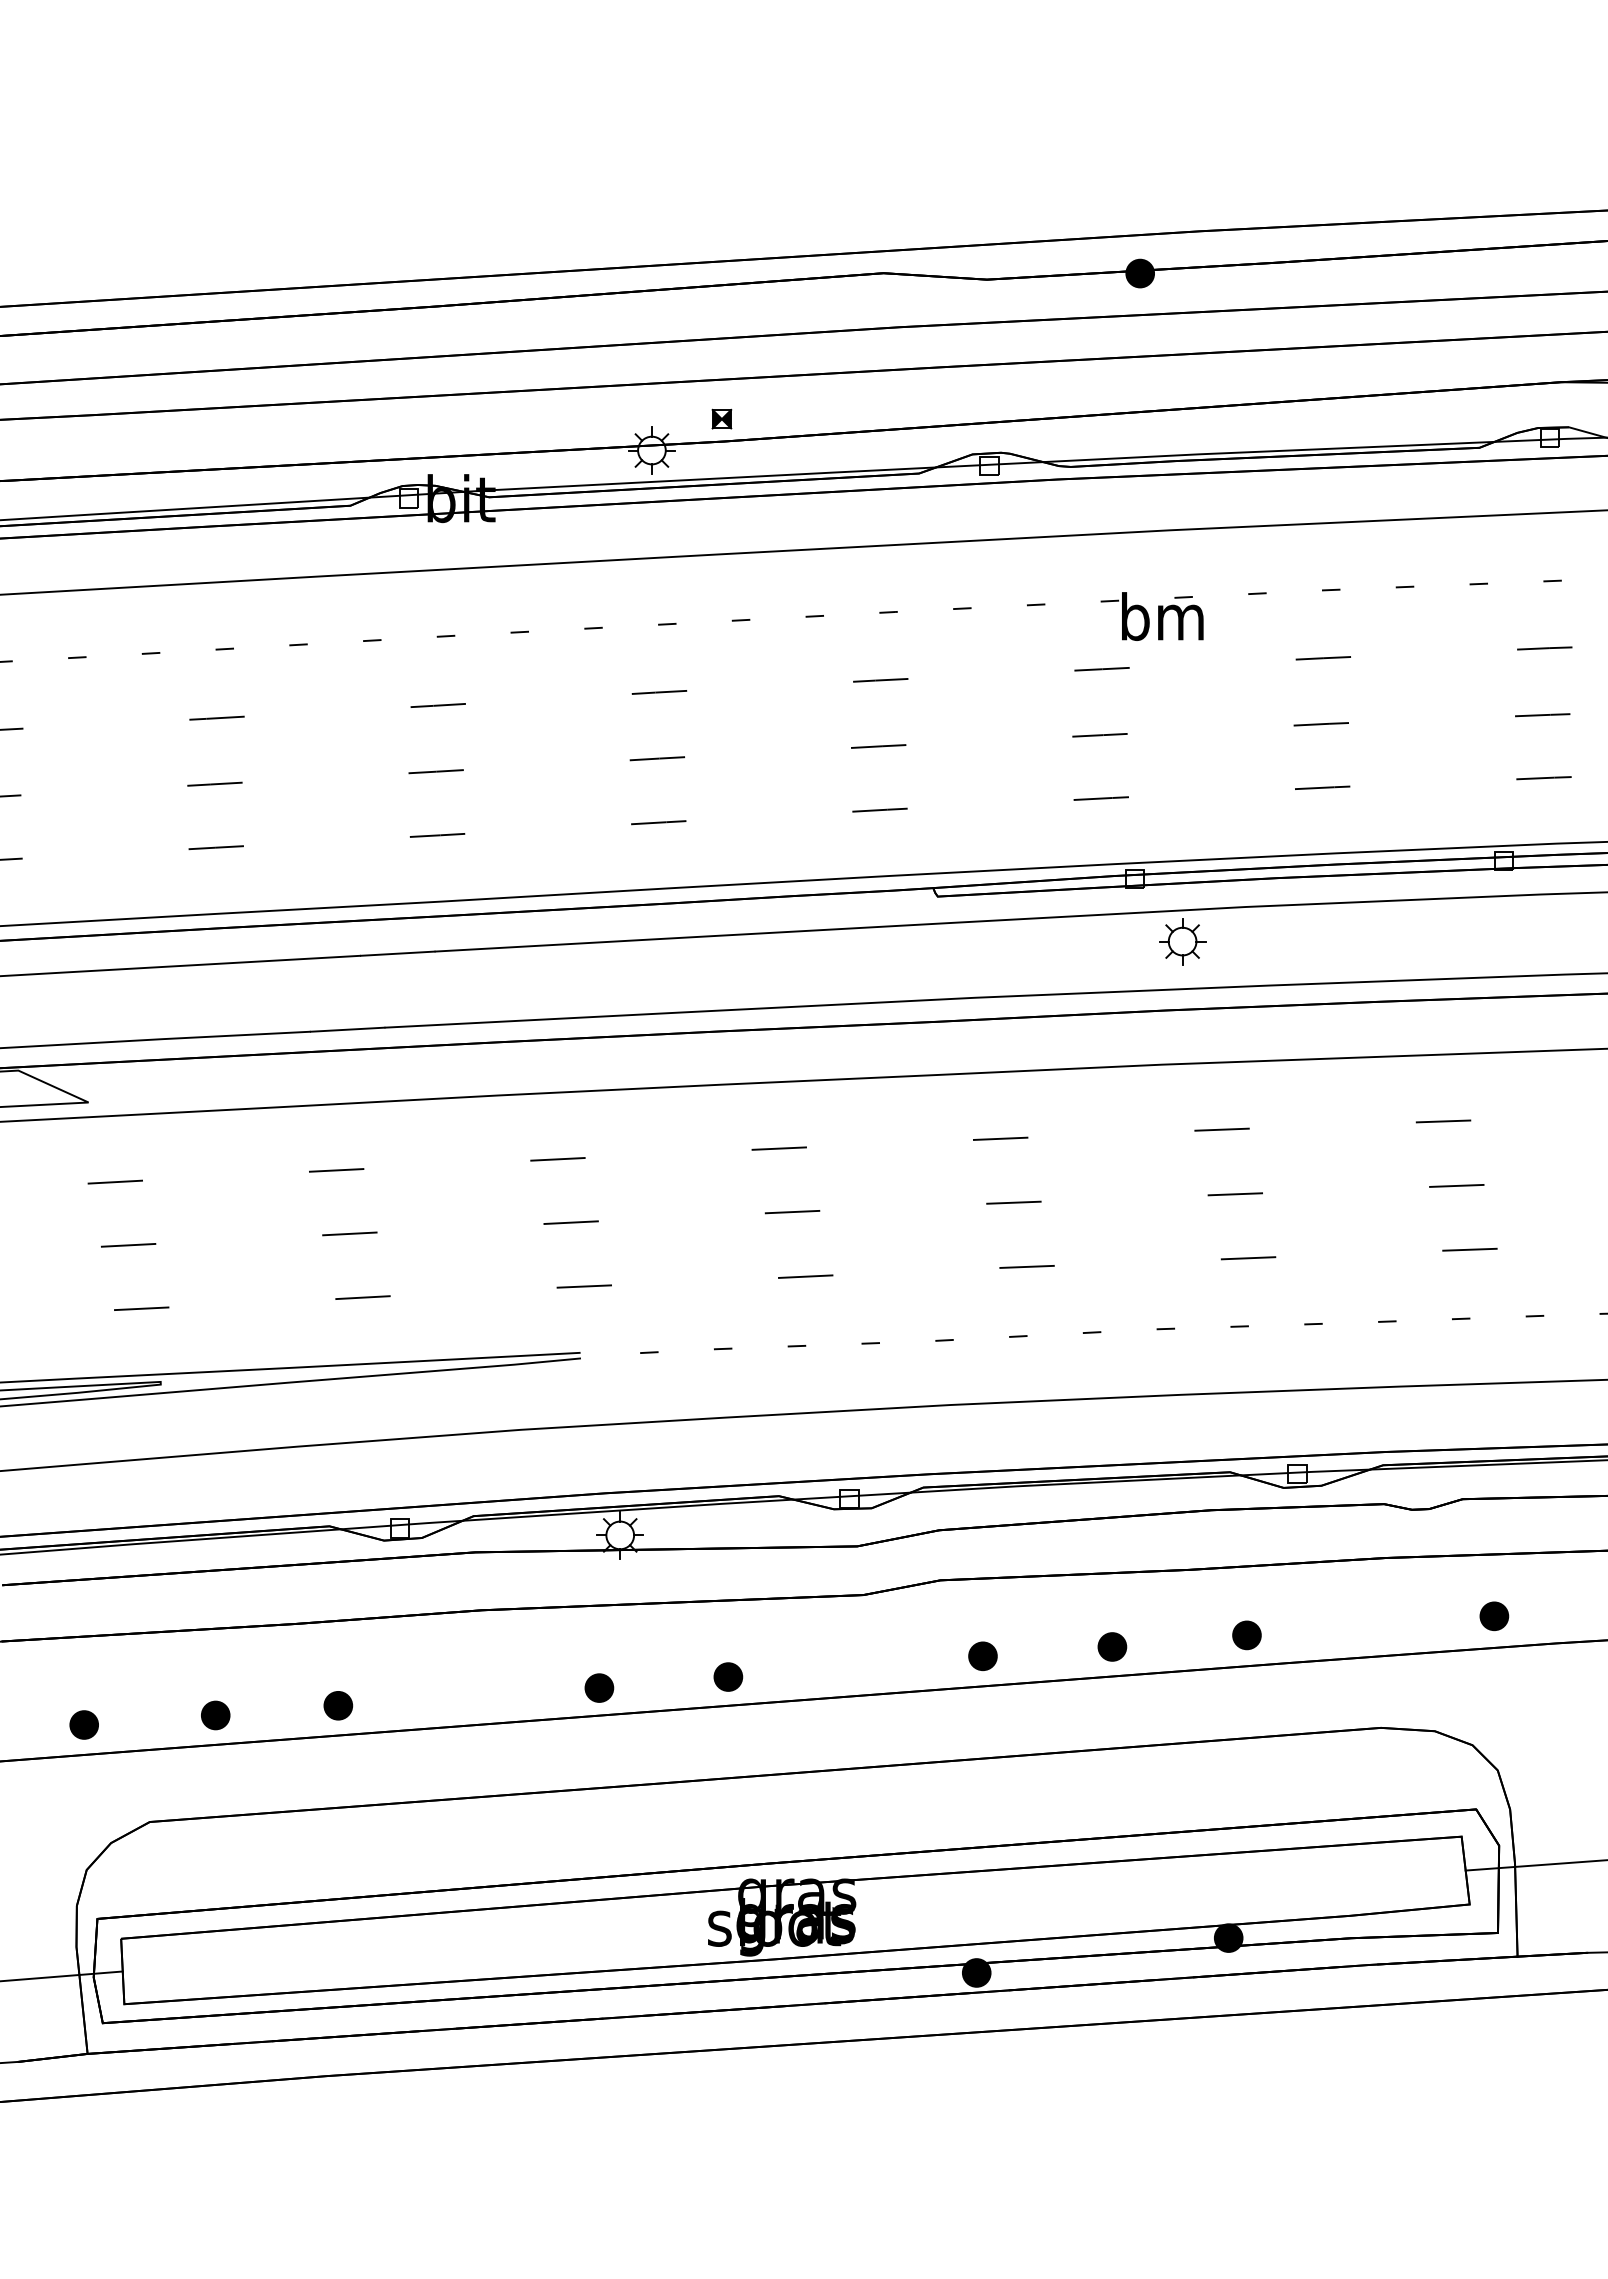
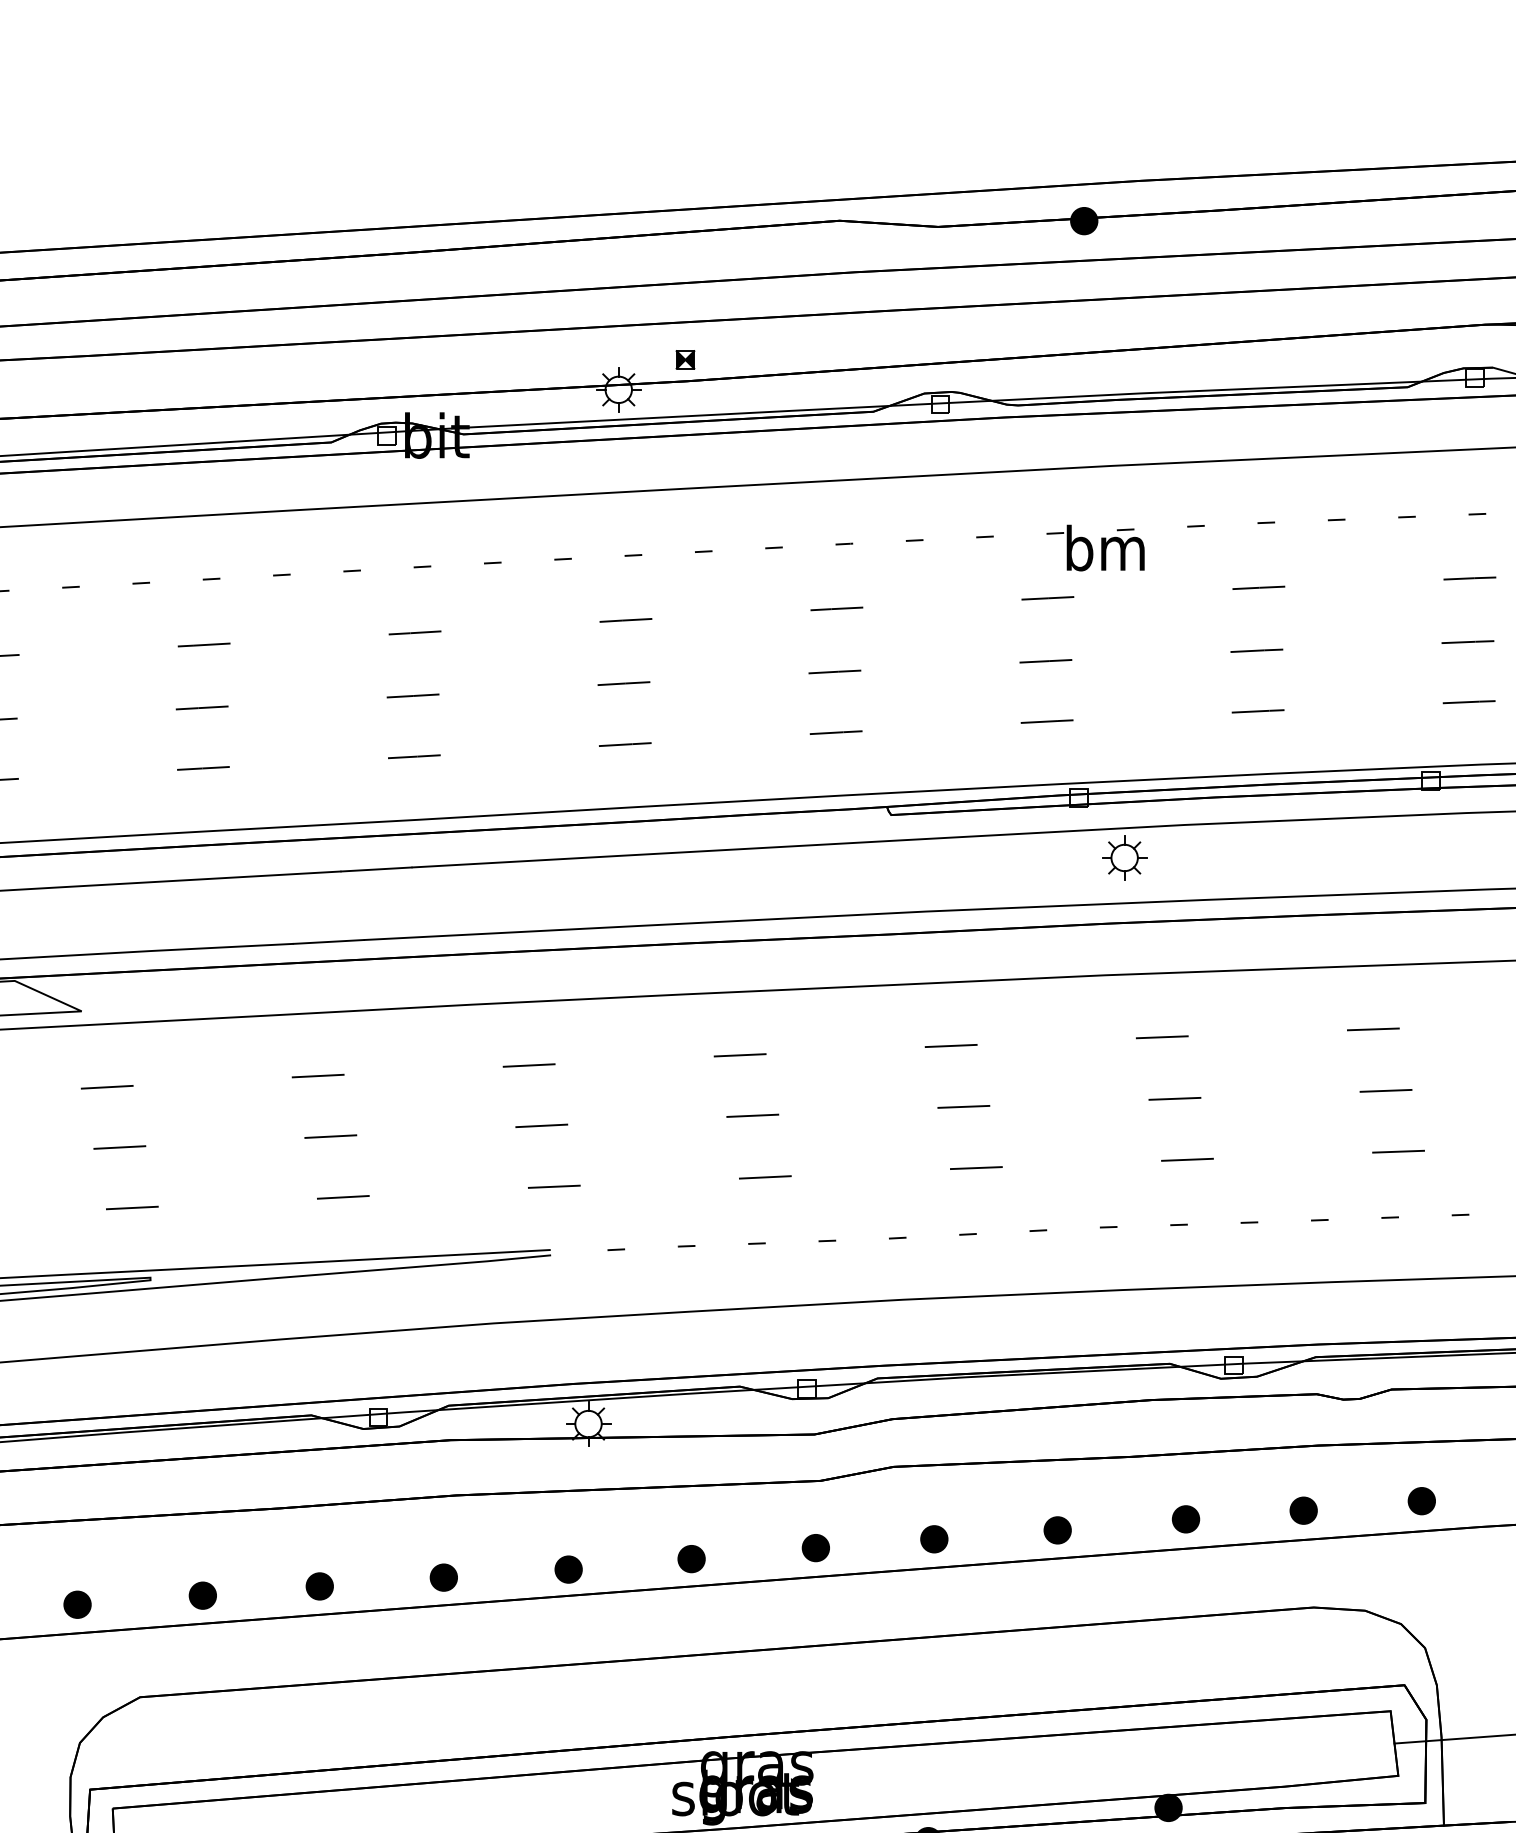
part: (1370, 1626) -> (1303, 1510), added
part: (858, 1665) -> (815, 1548), added
part: (468, 1696) -> (443, 1577), added

